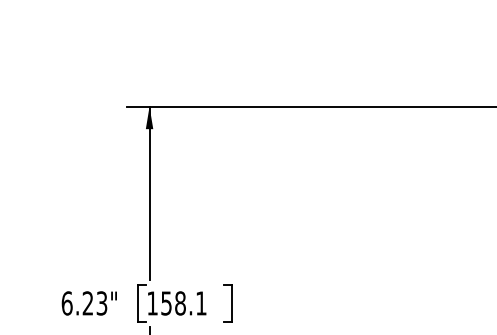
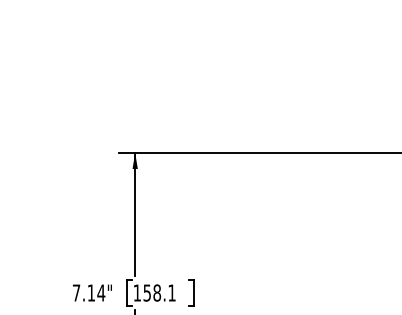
text: (83, 302) -> (88, 292), 6.23" -> 7.14"

